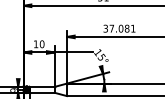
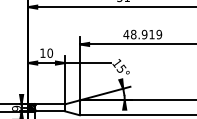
text: (119, 28) -> (142, 34), 37.081 -> 48.919

